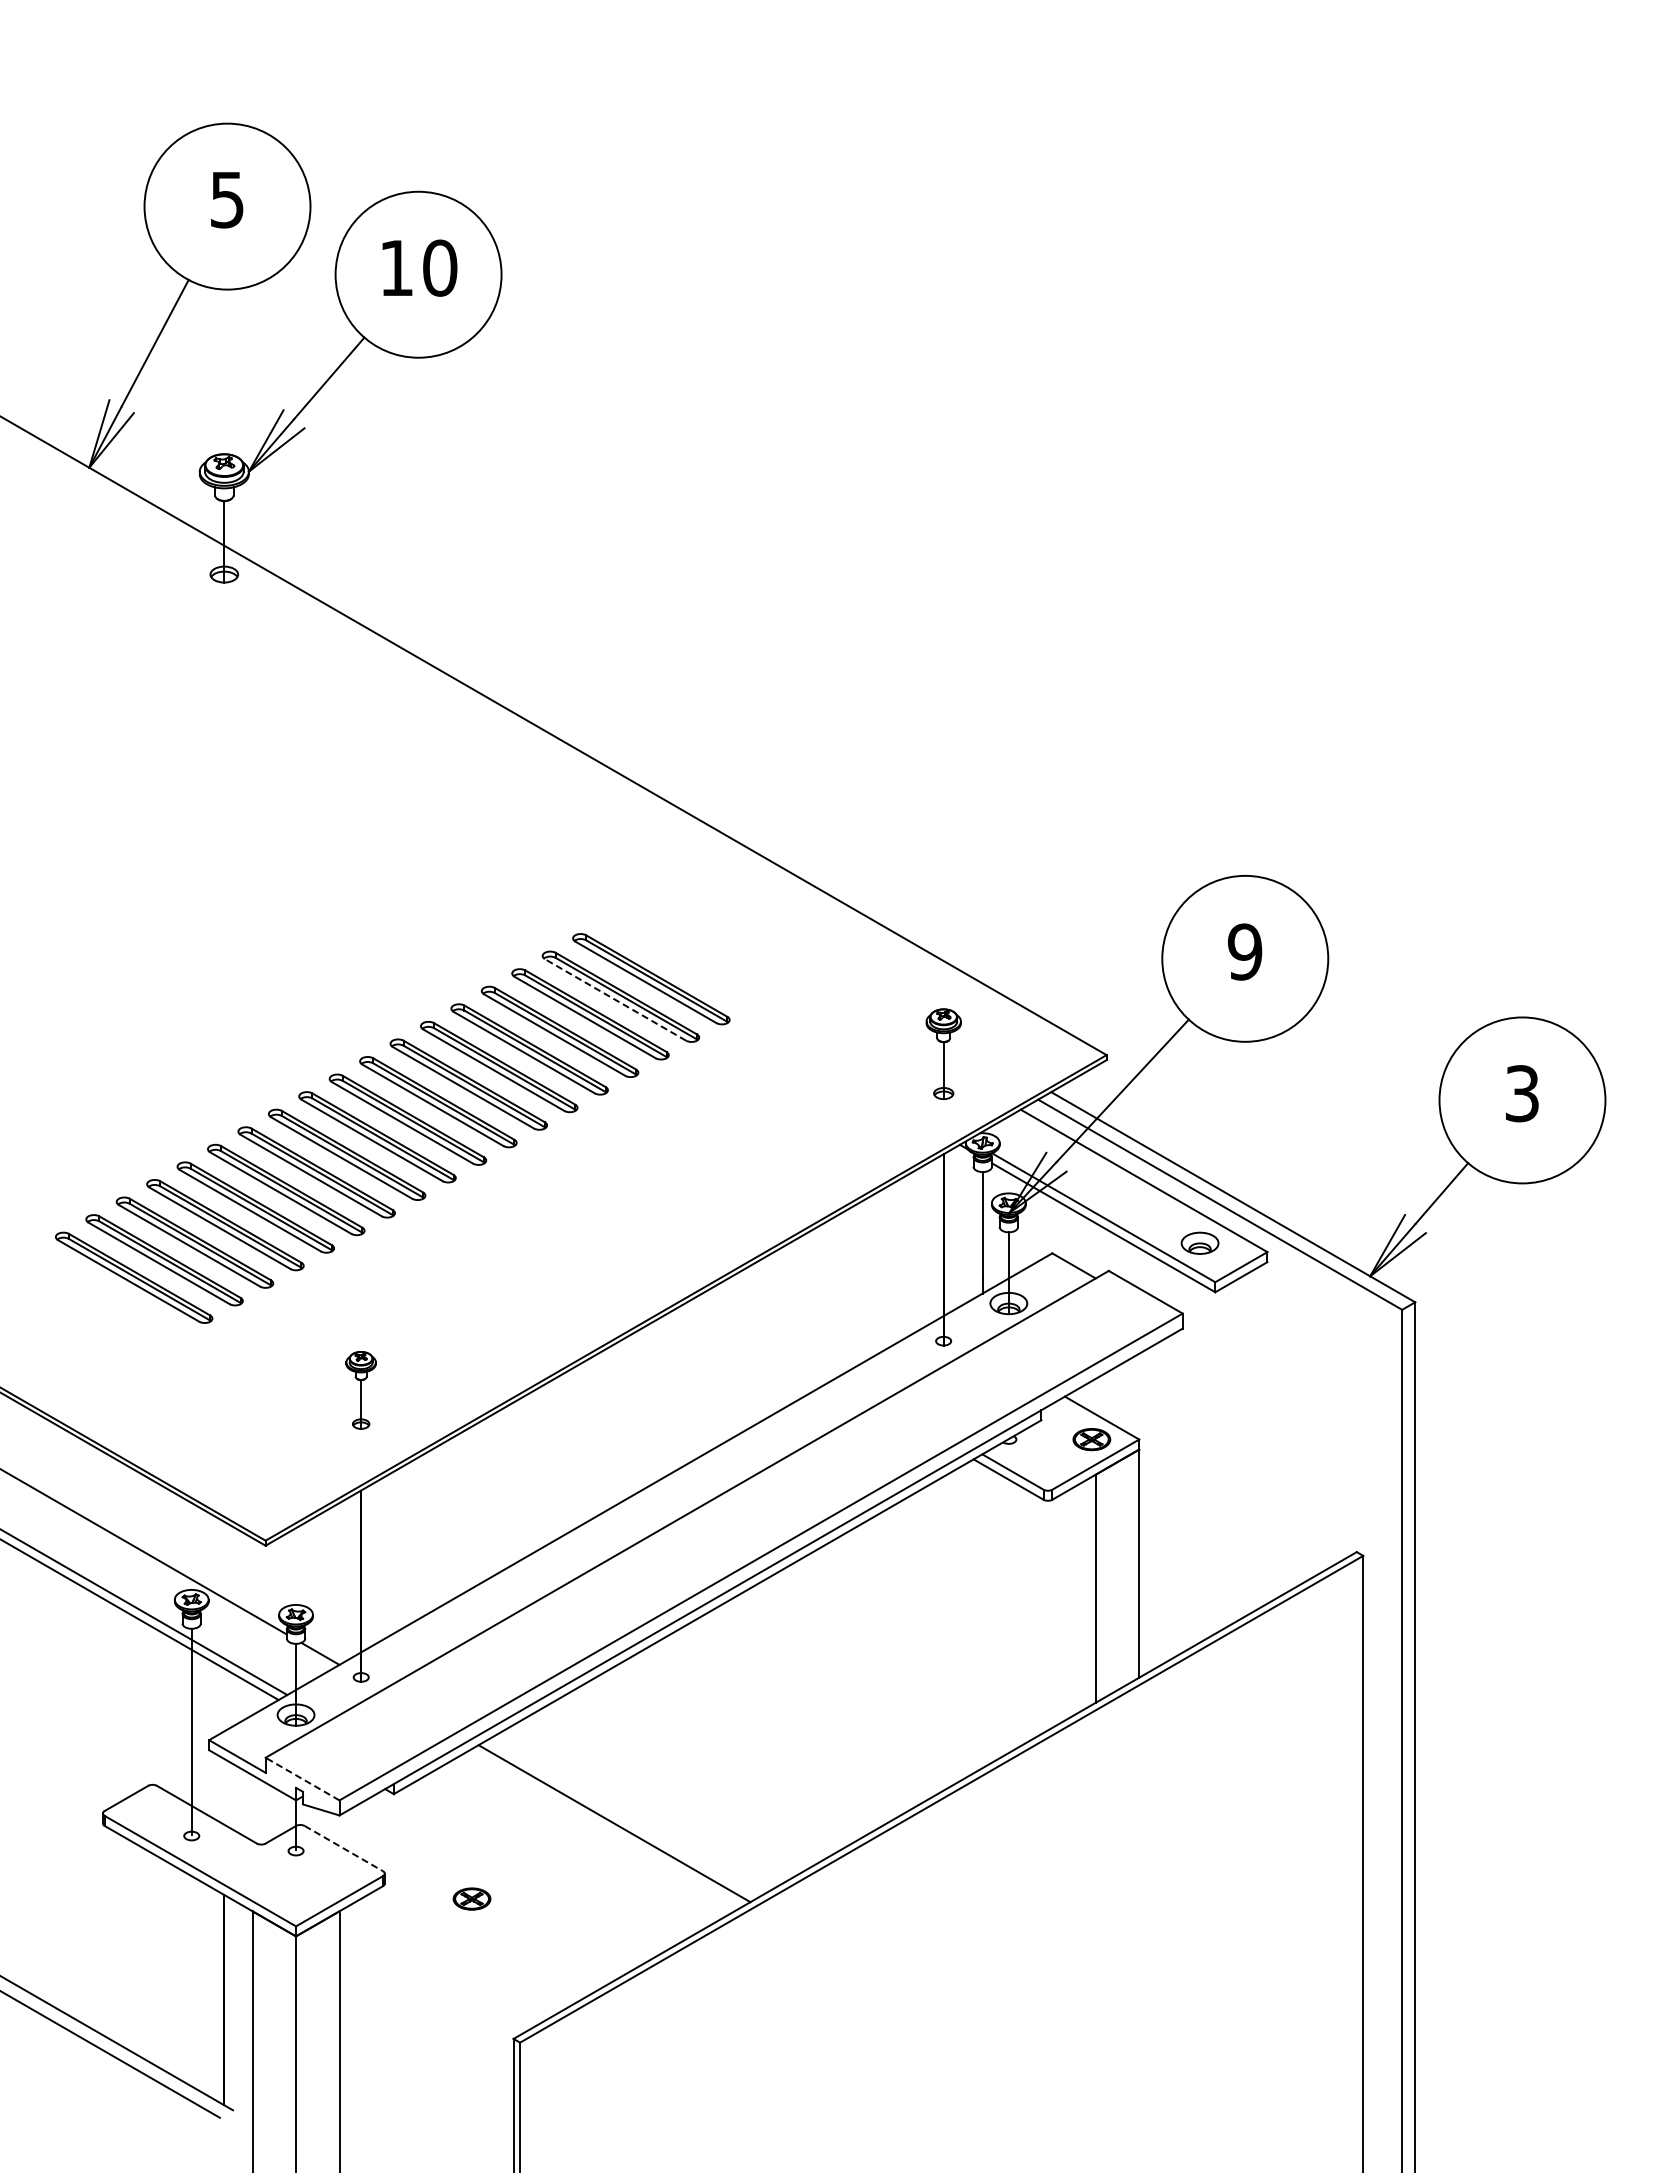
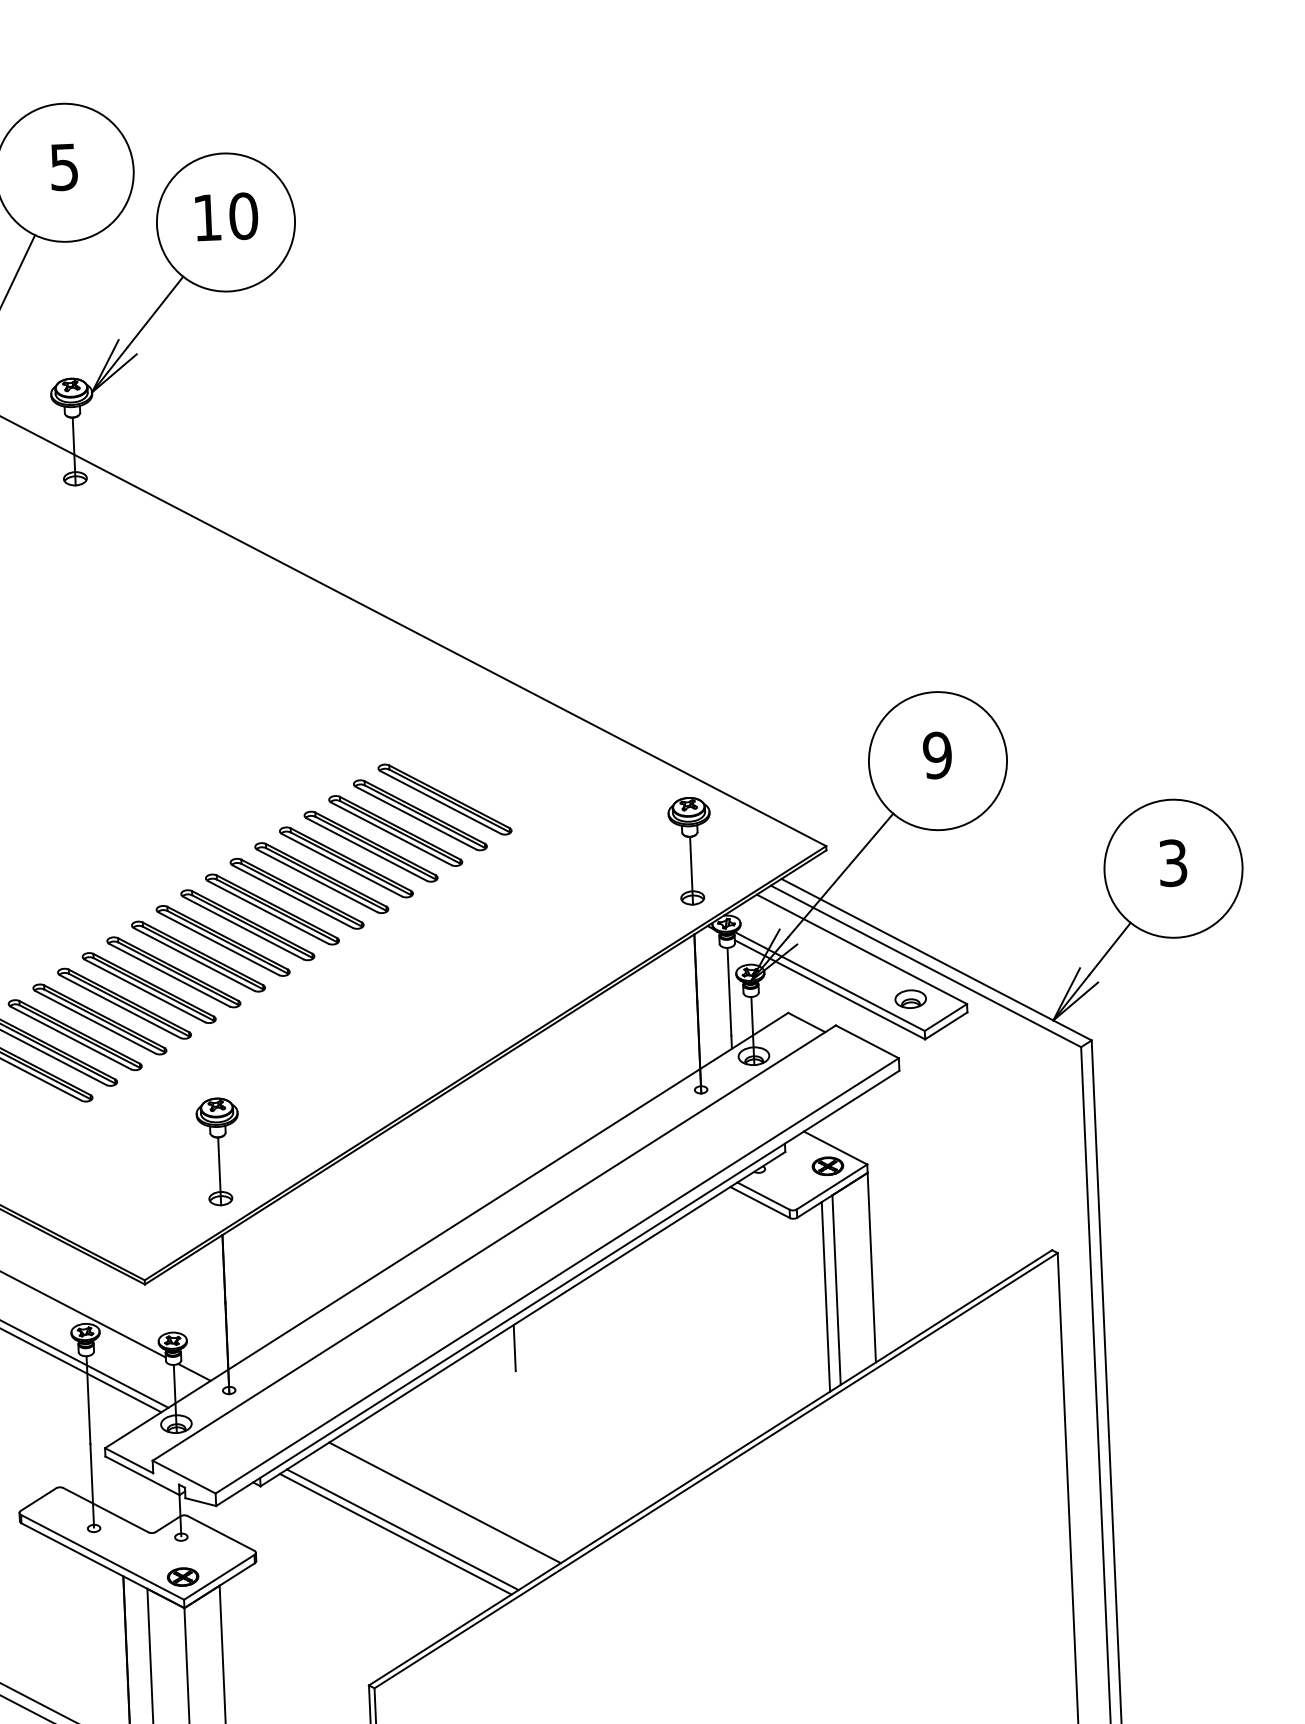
line: (615, 999) -> (415, 817), dashed -> solid
part: (943, 1054) -> (690, 851), size x1.43
part: (360, 1390) -> (218, 1152), size x1.67
line: (1082, 1596) -> (825, 1297), added
line: (706, 1641) -> (514, 1348), added
line: (302, 1779) -> (184, 1477), dashed -> solid
line: (344, 1848) -> (221, 1533), dashed -> solid
line: (562, 1853) -> (402, 1529), added
line: (553, 1858) -> (395, 1534), added
part: (471, 1898) -> (182, 1576), moved

